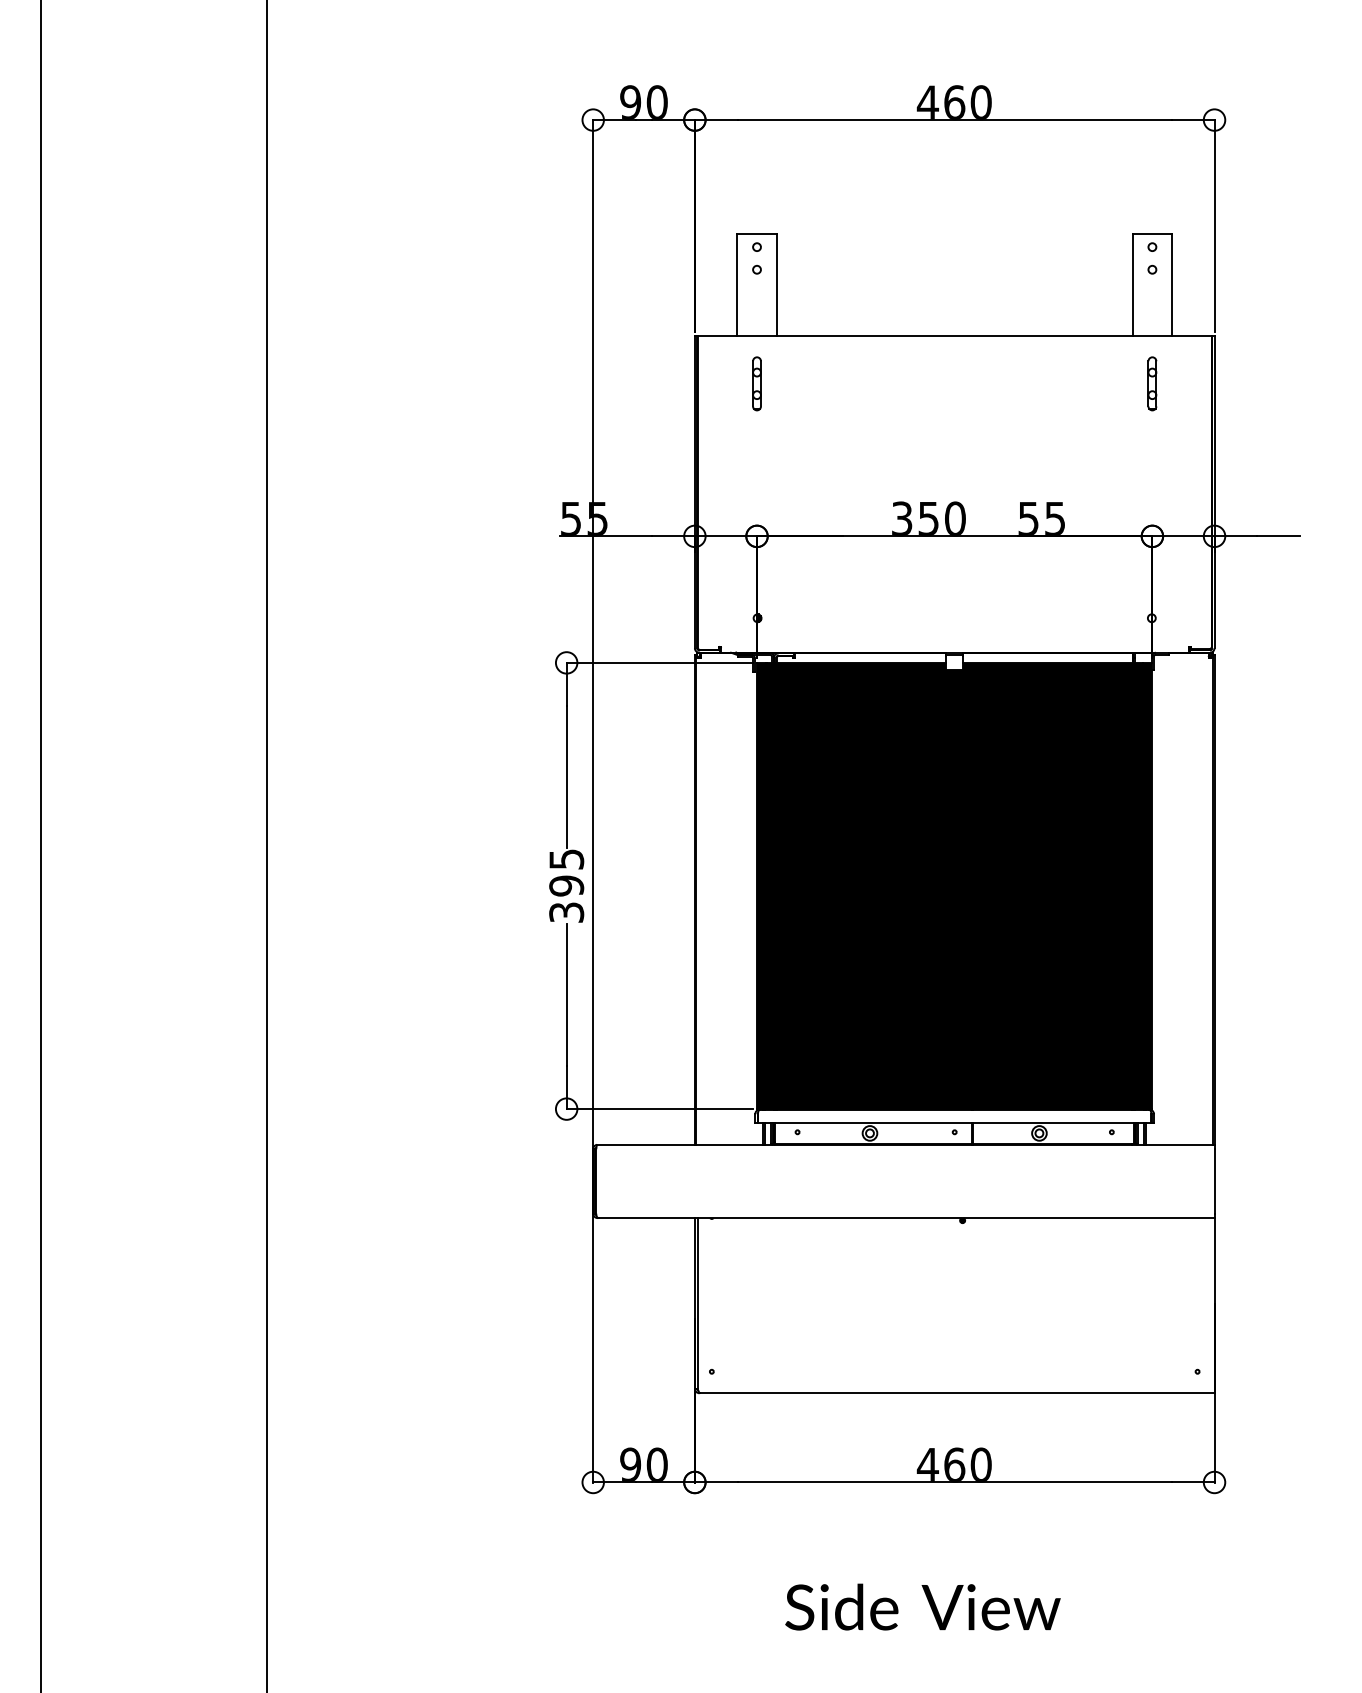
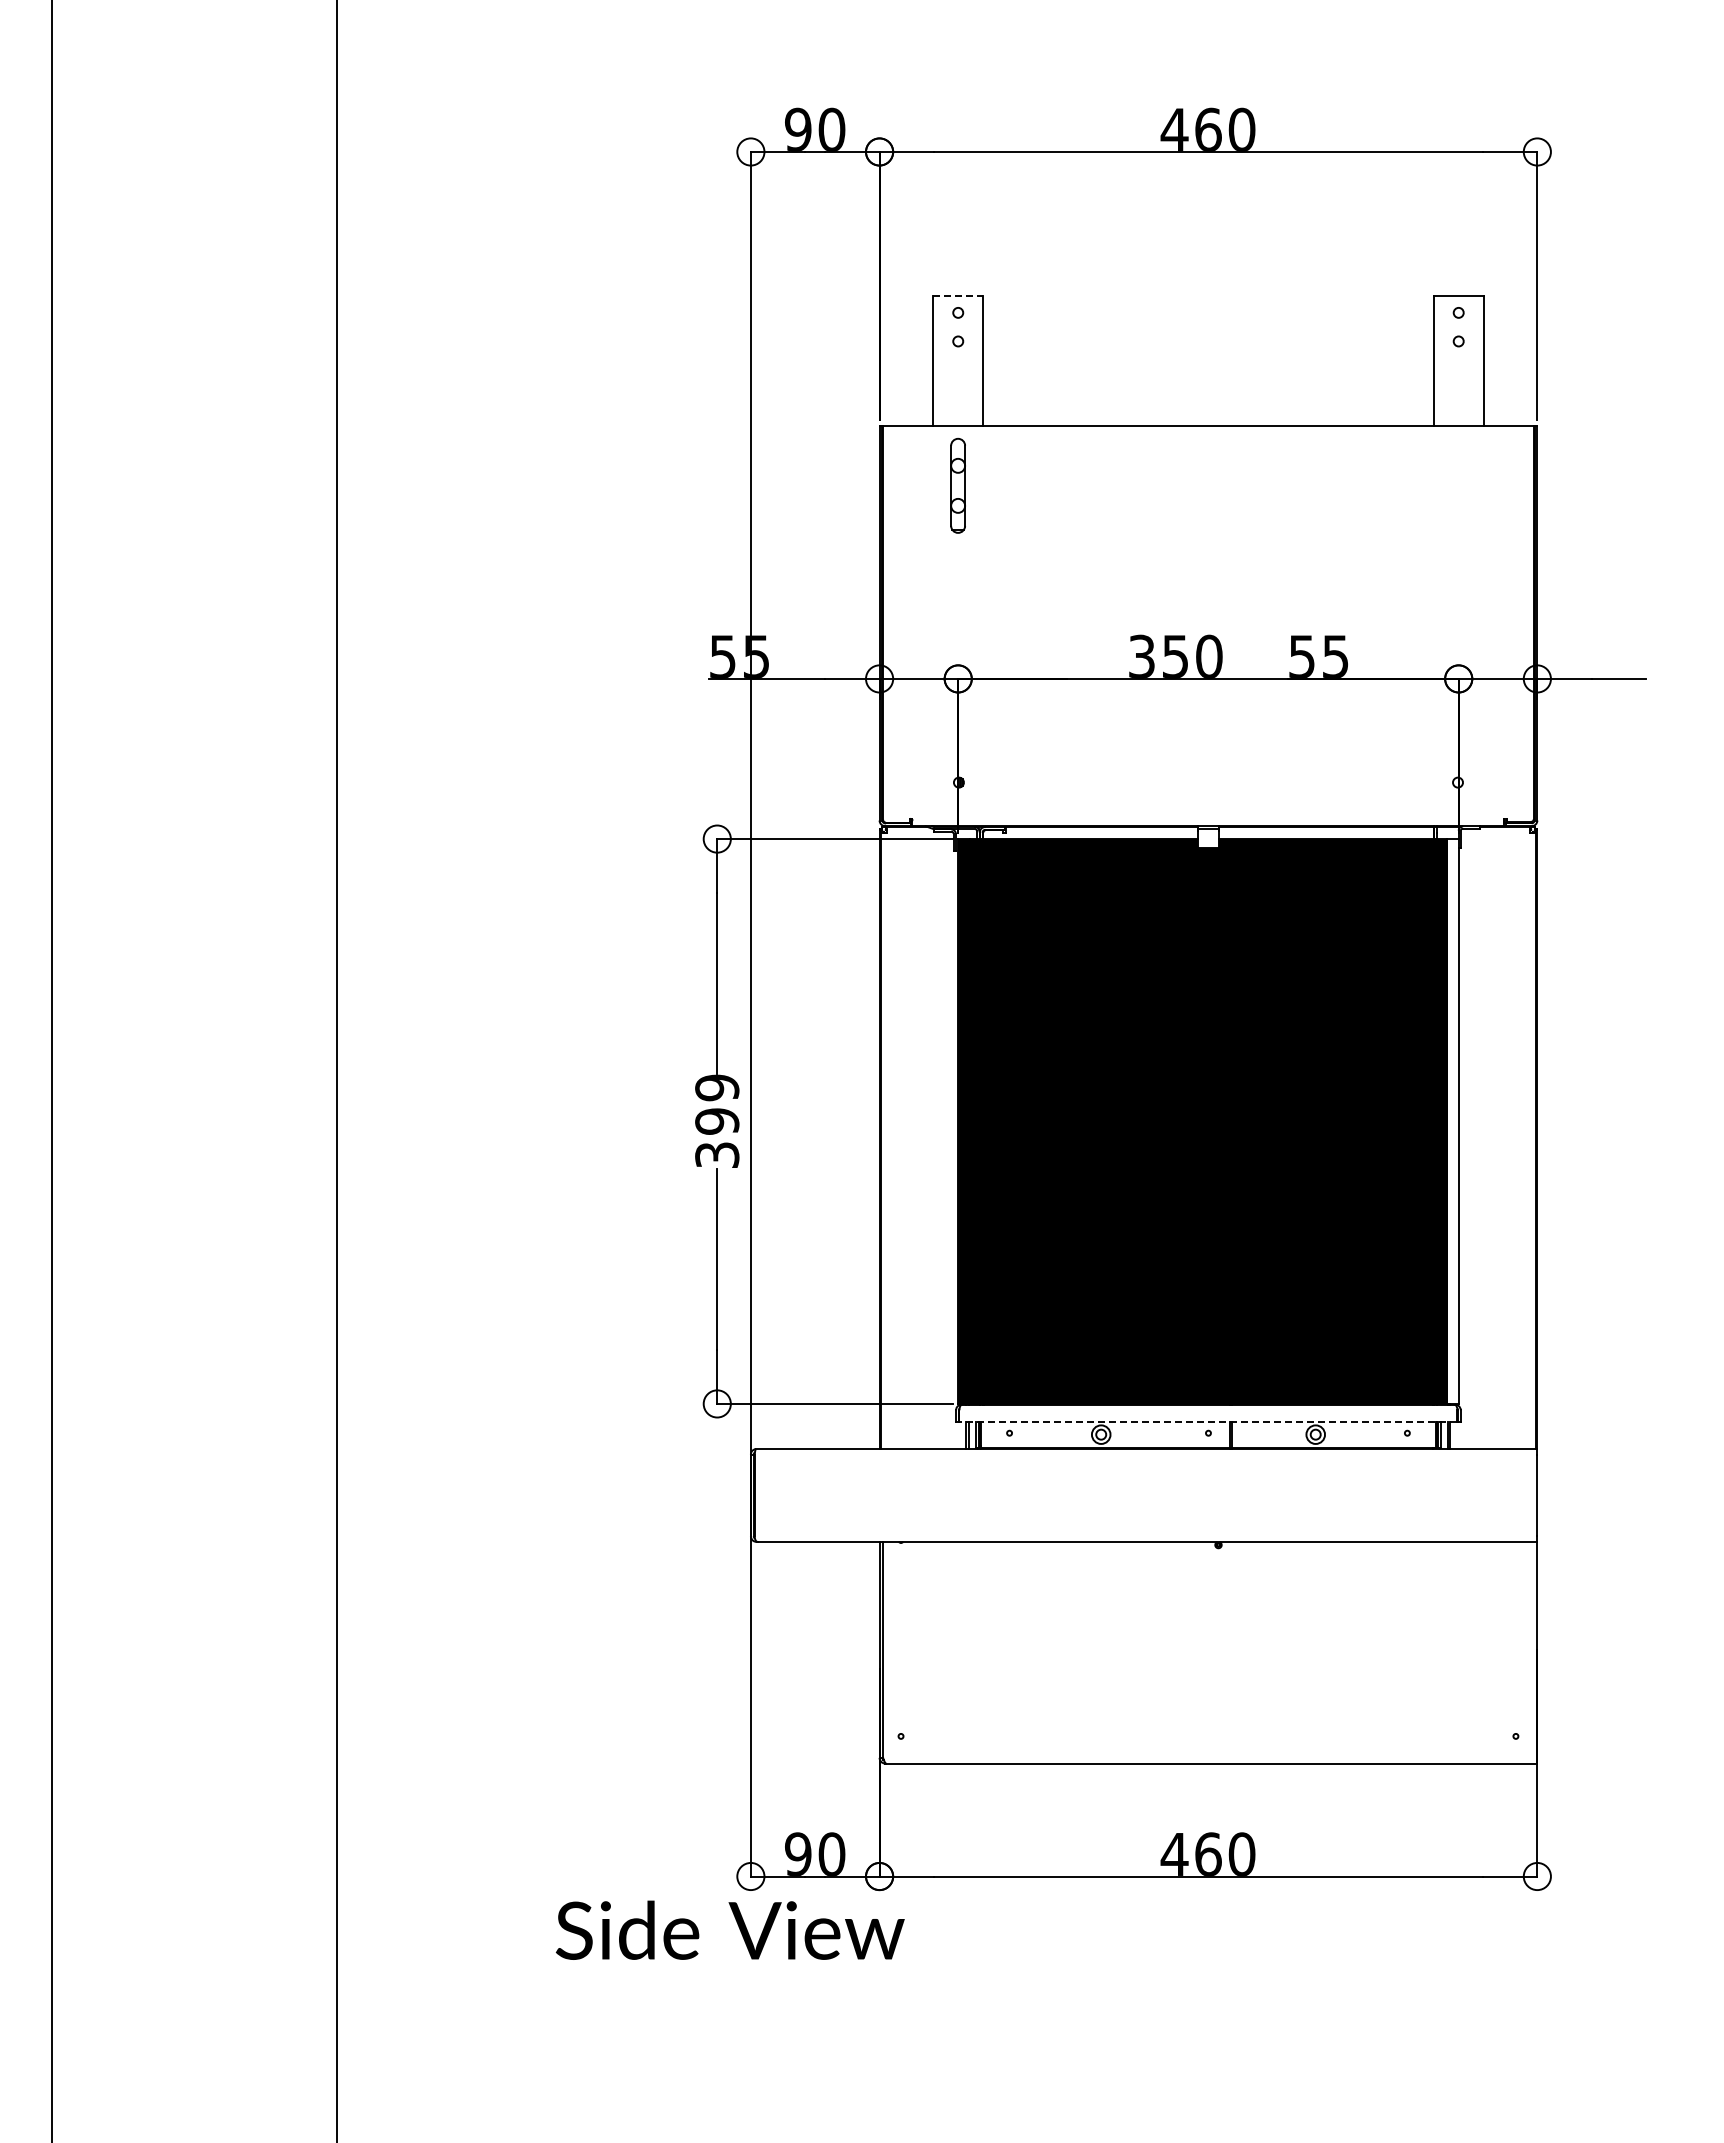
line: (757, 233) -> (958, 295), solid -> dashed
part: (757, 383) -> (958, 485), size x1.4
part: (1152, 383) -> (1458, 485), removed
text: (566, 859) -> (717, 1087), 395 -> 399
fill: (1147, 886) -> (1452, 1121), removed
line: (953, 1123) -> (1207, 1421), solid -> dashed
text: (923, 1606) -> (730, 1929), moved

